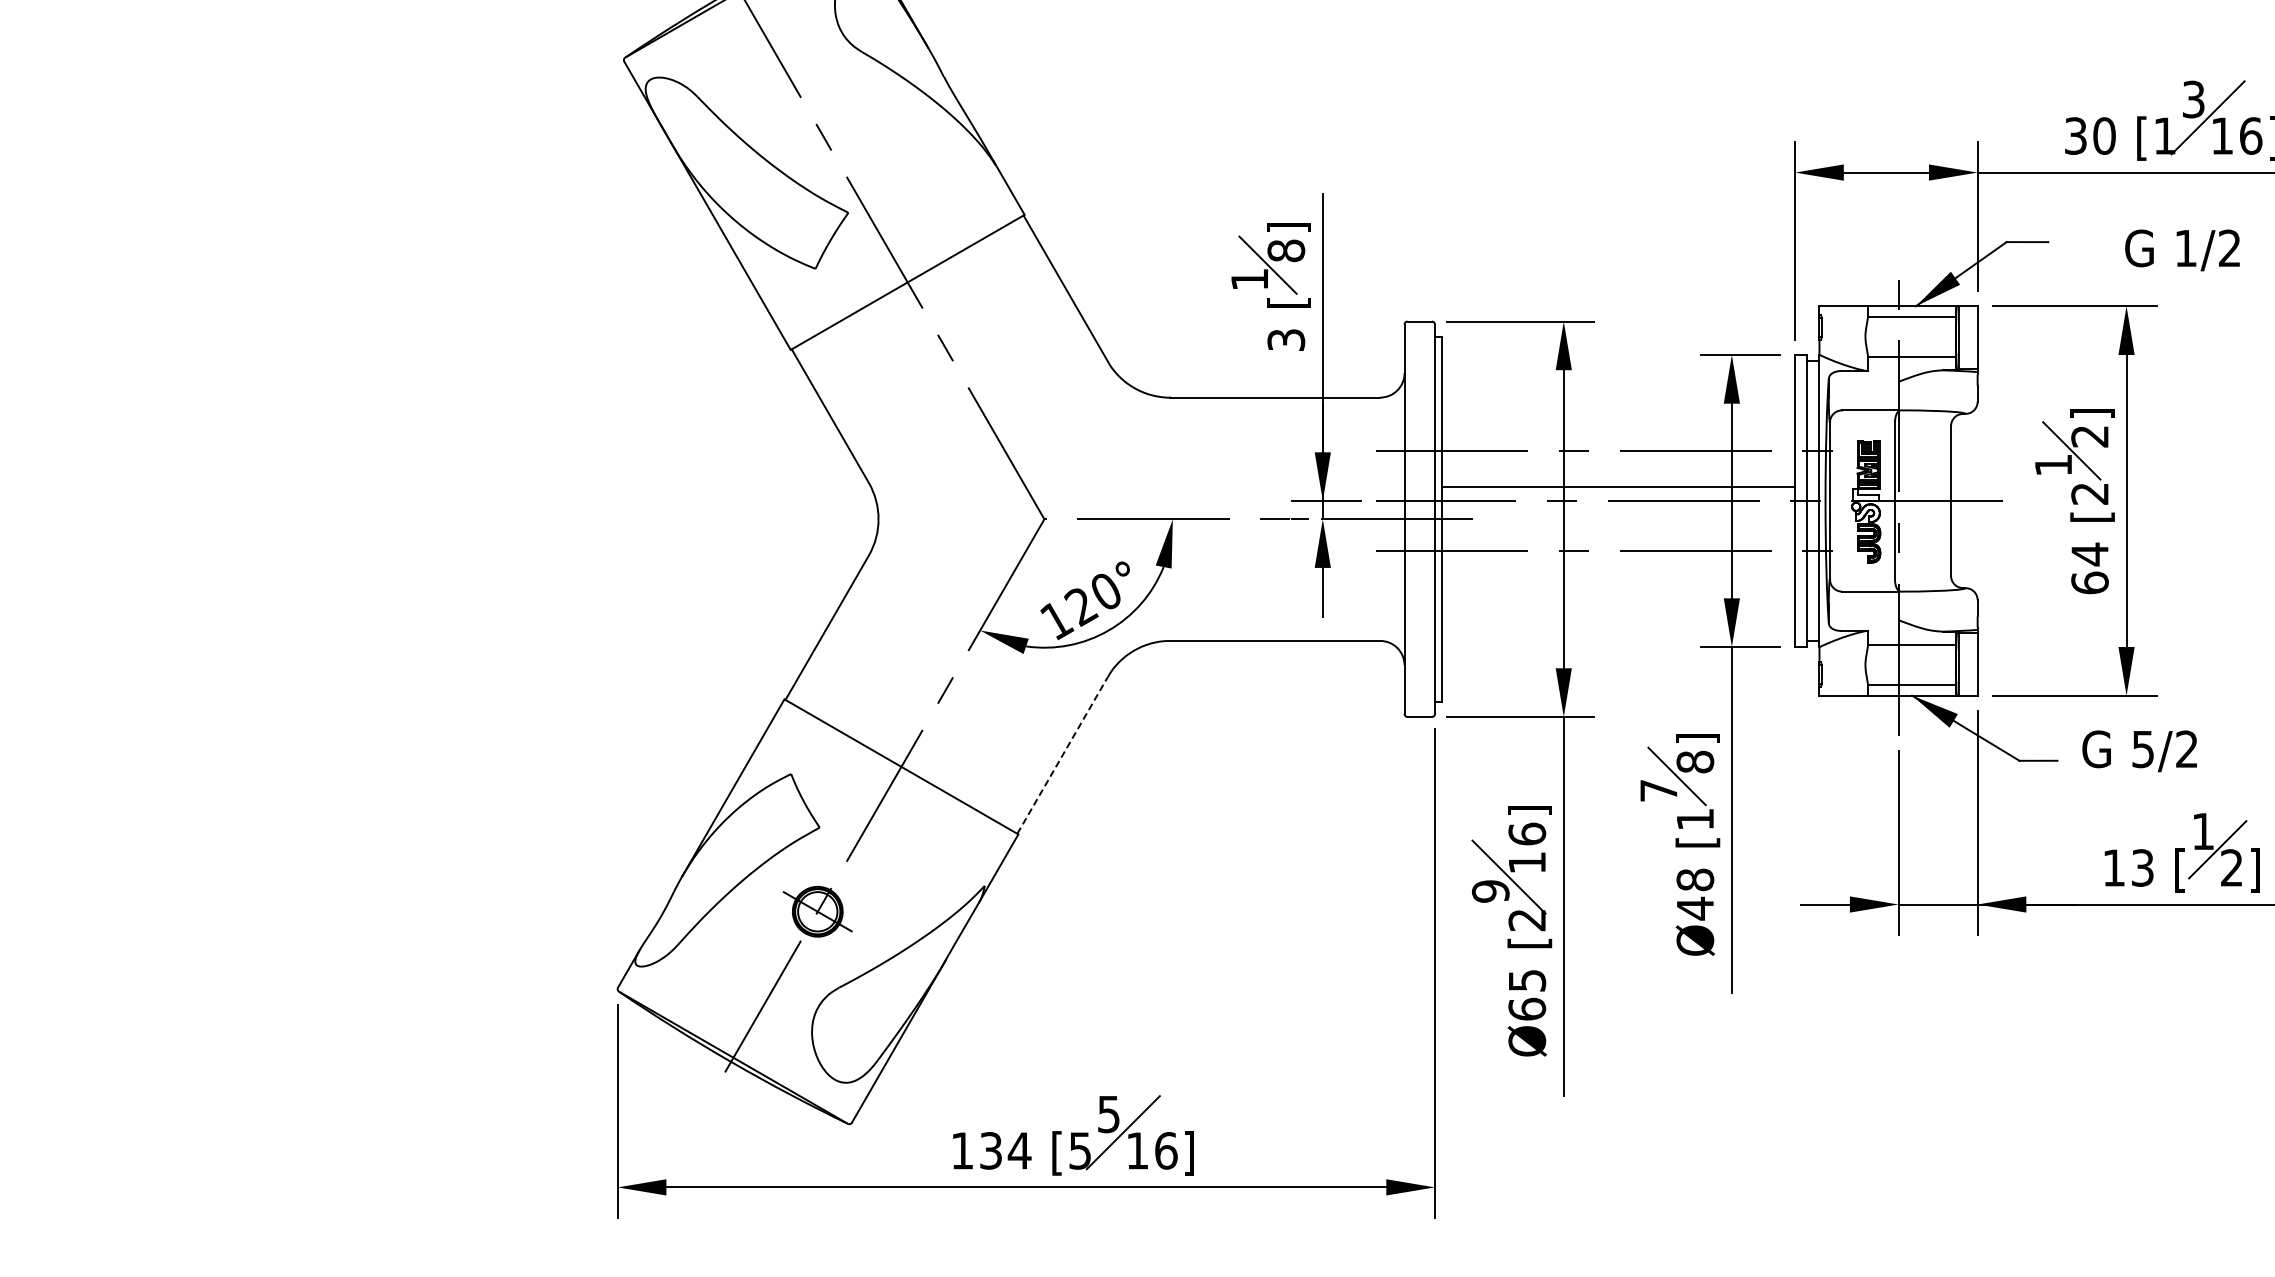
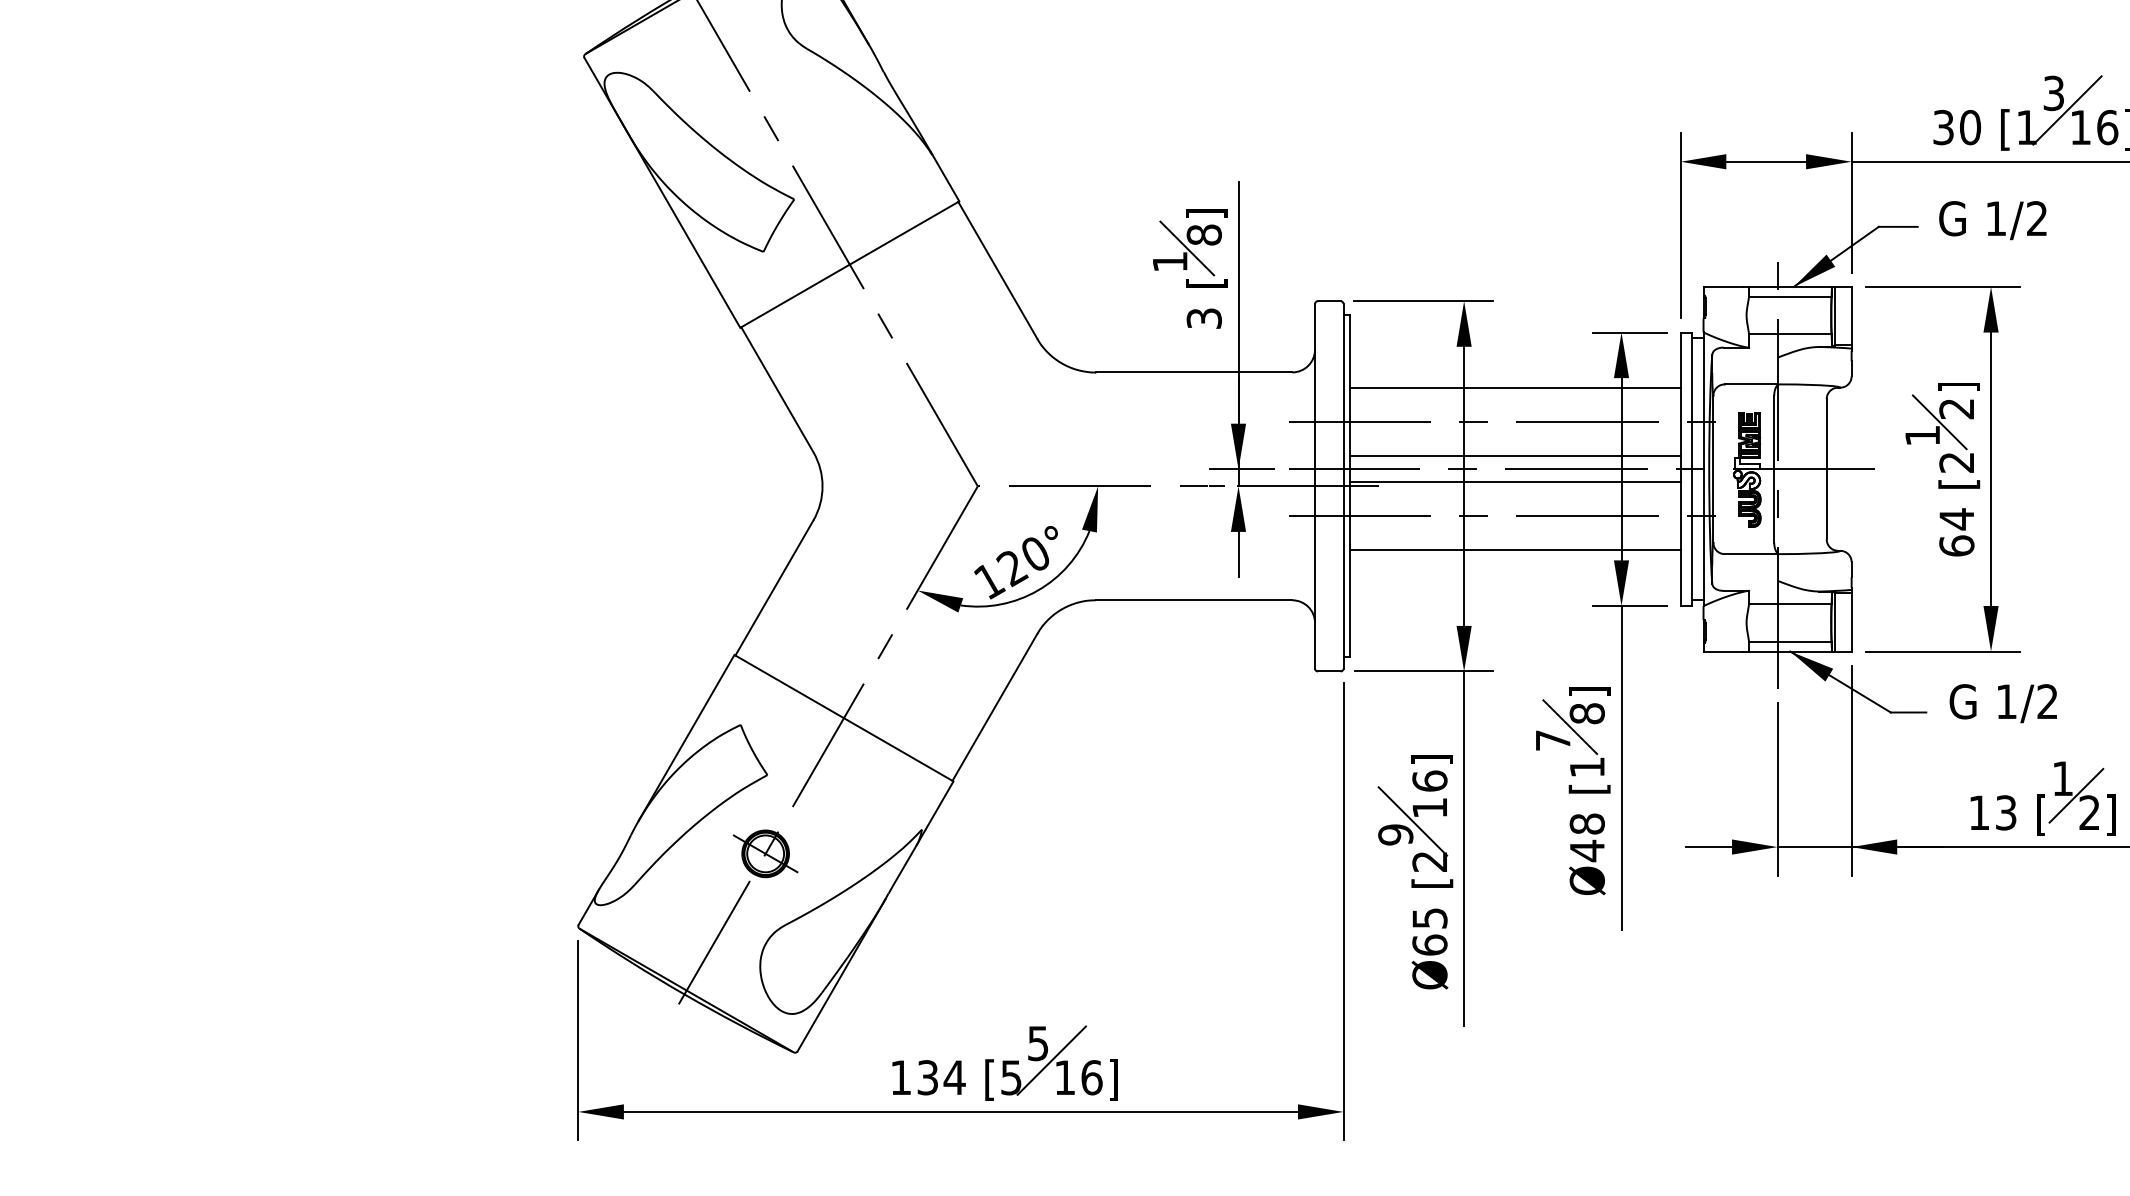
text: (2182, 250) -> (1992, 220), moved
line: (1618, 414) -> (1515, 388), added
line: (1618, 514) -> (1515, 481), added
line: (1618, 587) -> (1515, 550), added
text: (2142, 749) -> (2005, 701), 5/2 -> 1/2
line: (1062, 755) -> (994, 707), dashed -> solid

